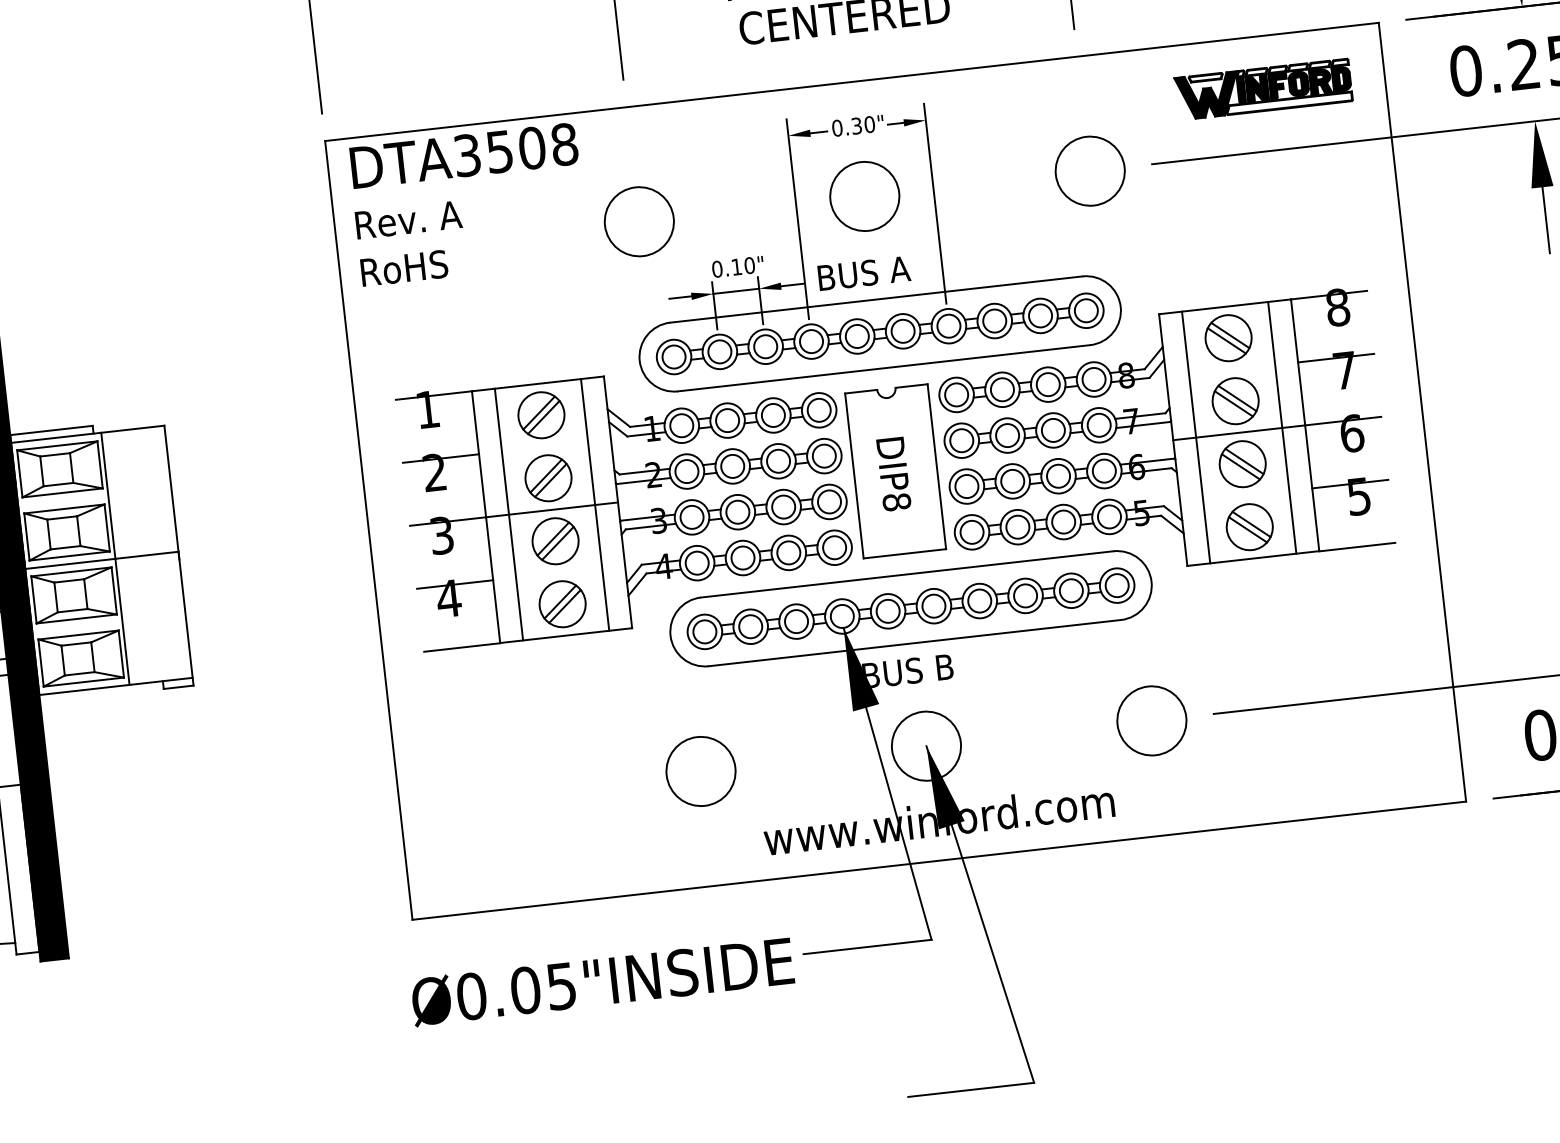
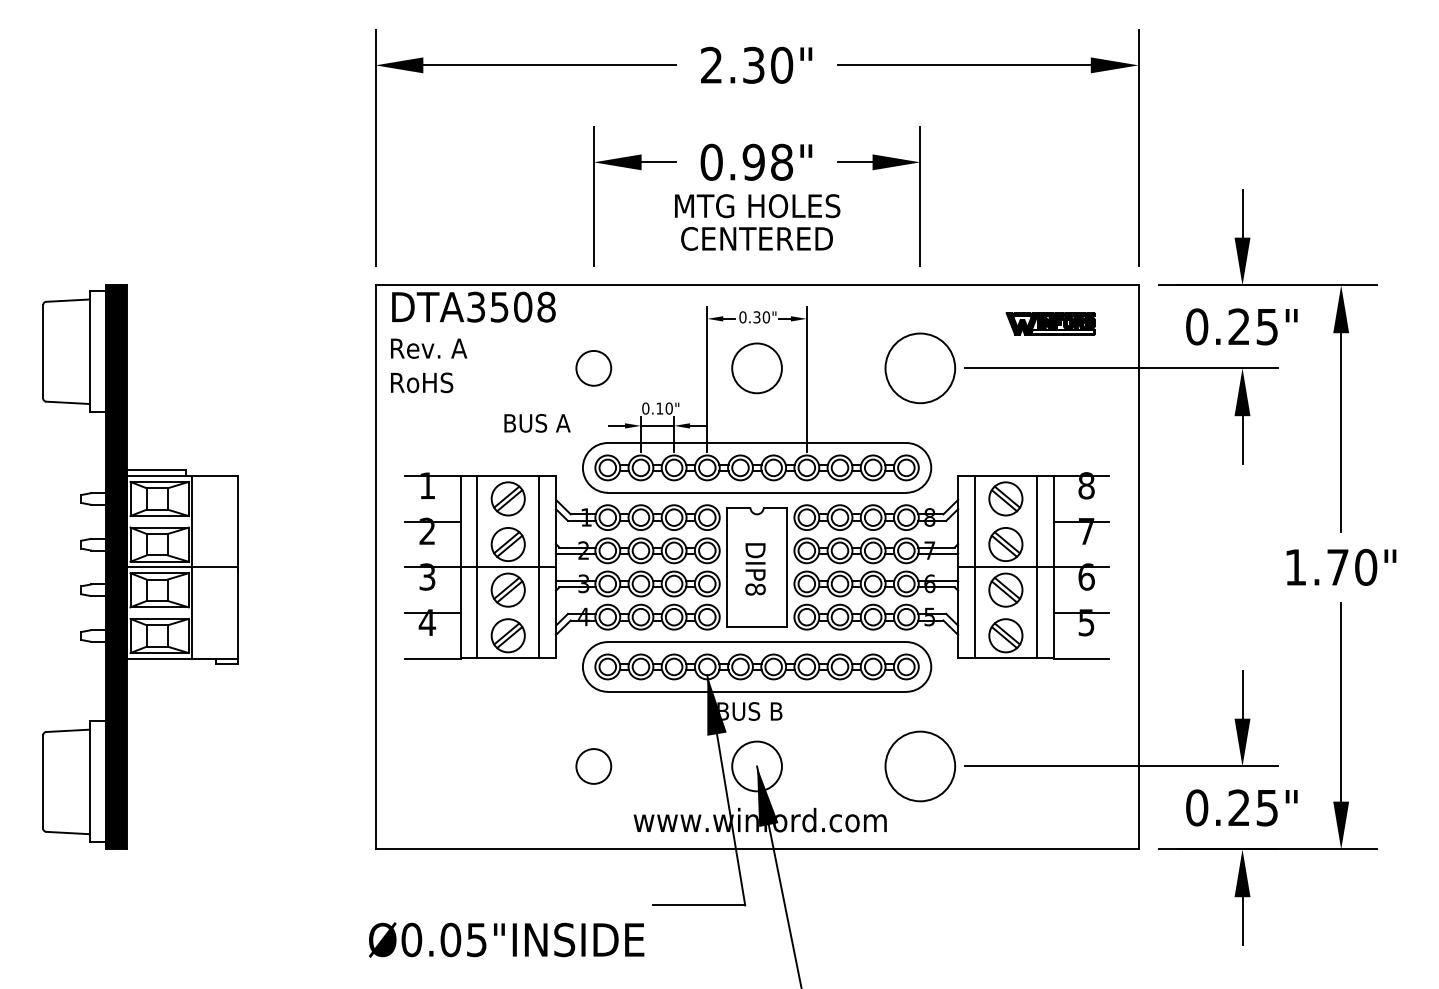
part: (1263, 89) -> (1050, 323), size x0.7
circle: (1090, 171) -> (920, 368), size x1.4
circle: (638, 221) -> (593, 368), size x0.7
text: (864, 273) -> (537, 423), moved
circle: (1152, 720) -> (920, 766), size x1.4
circle: (700, 771) -> (593, 766), size x0.7
text: (602, 981) -> (506, 939), moved

